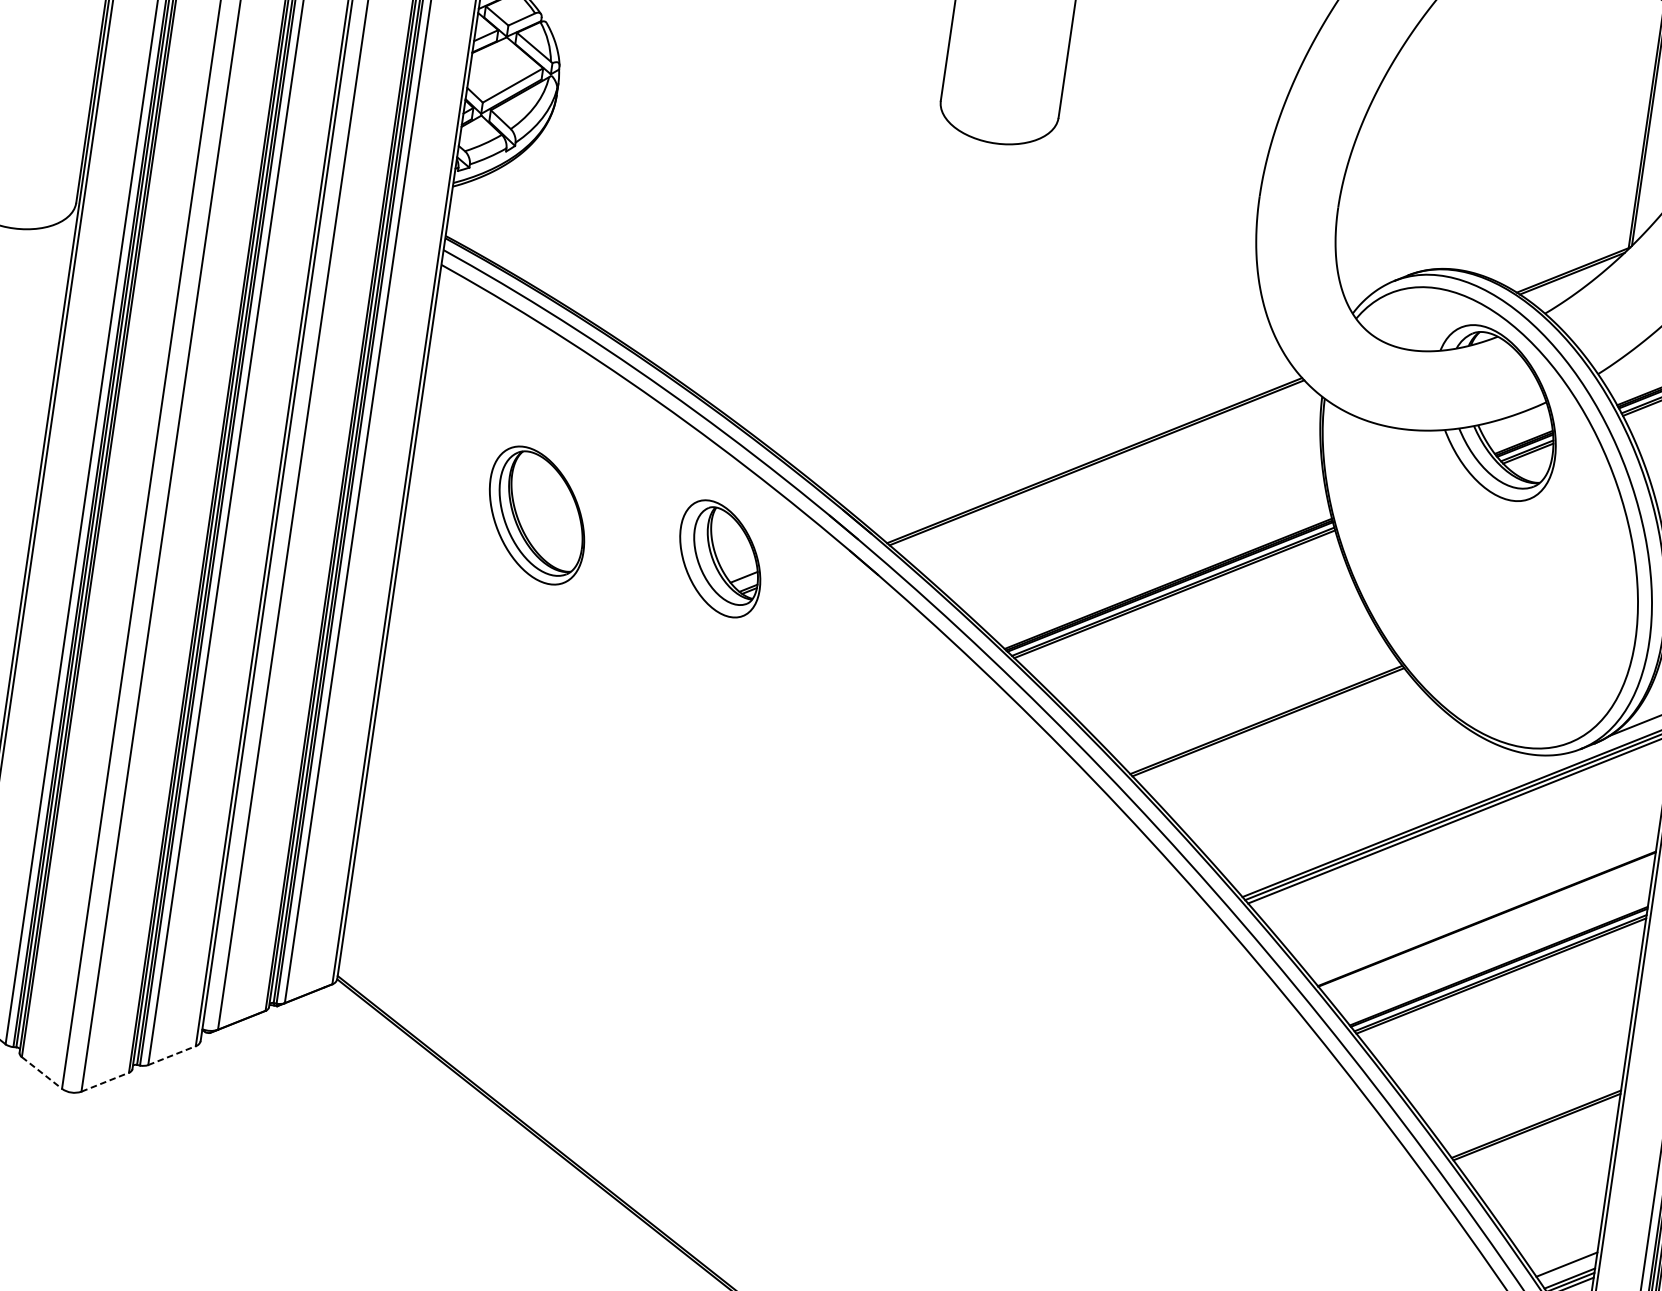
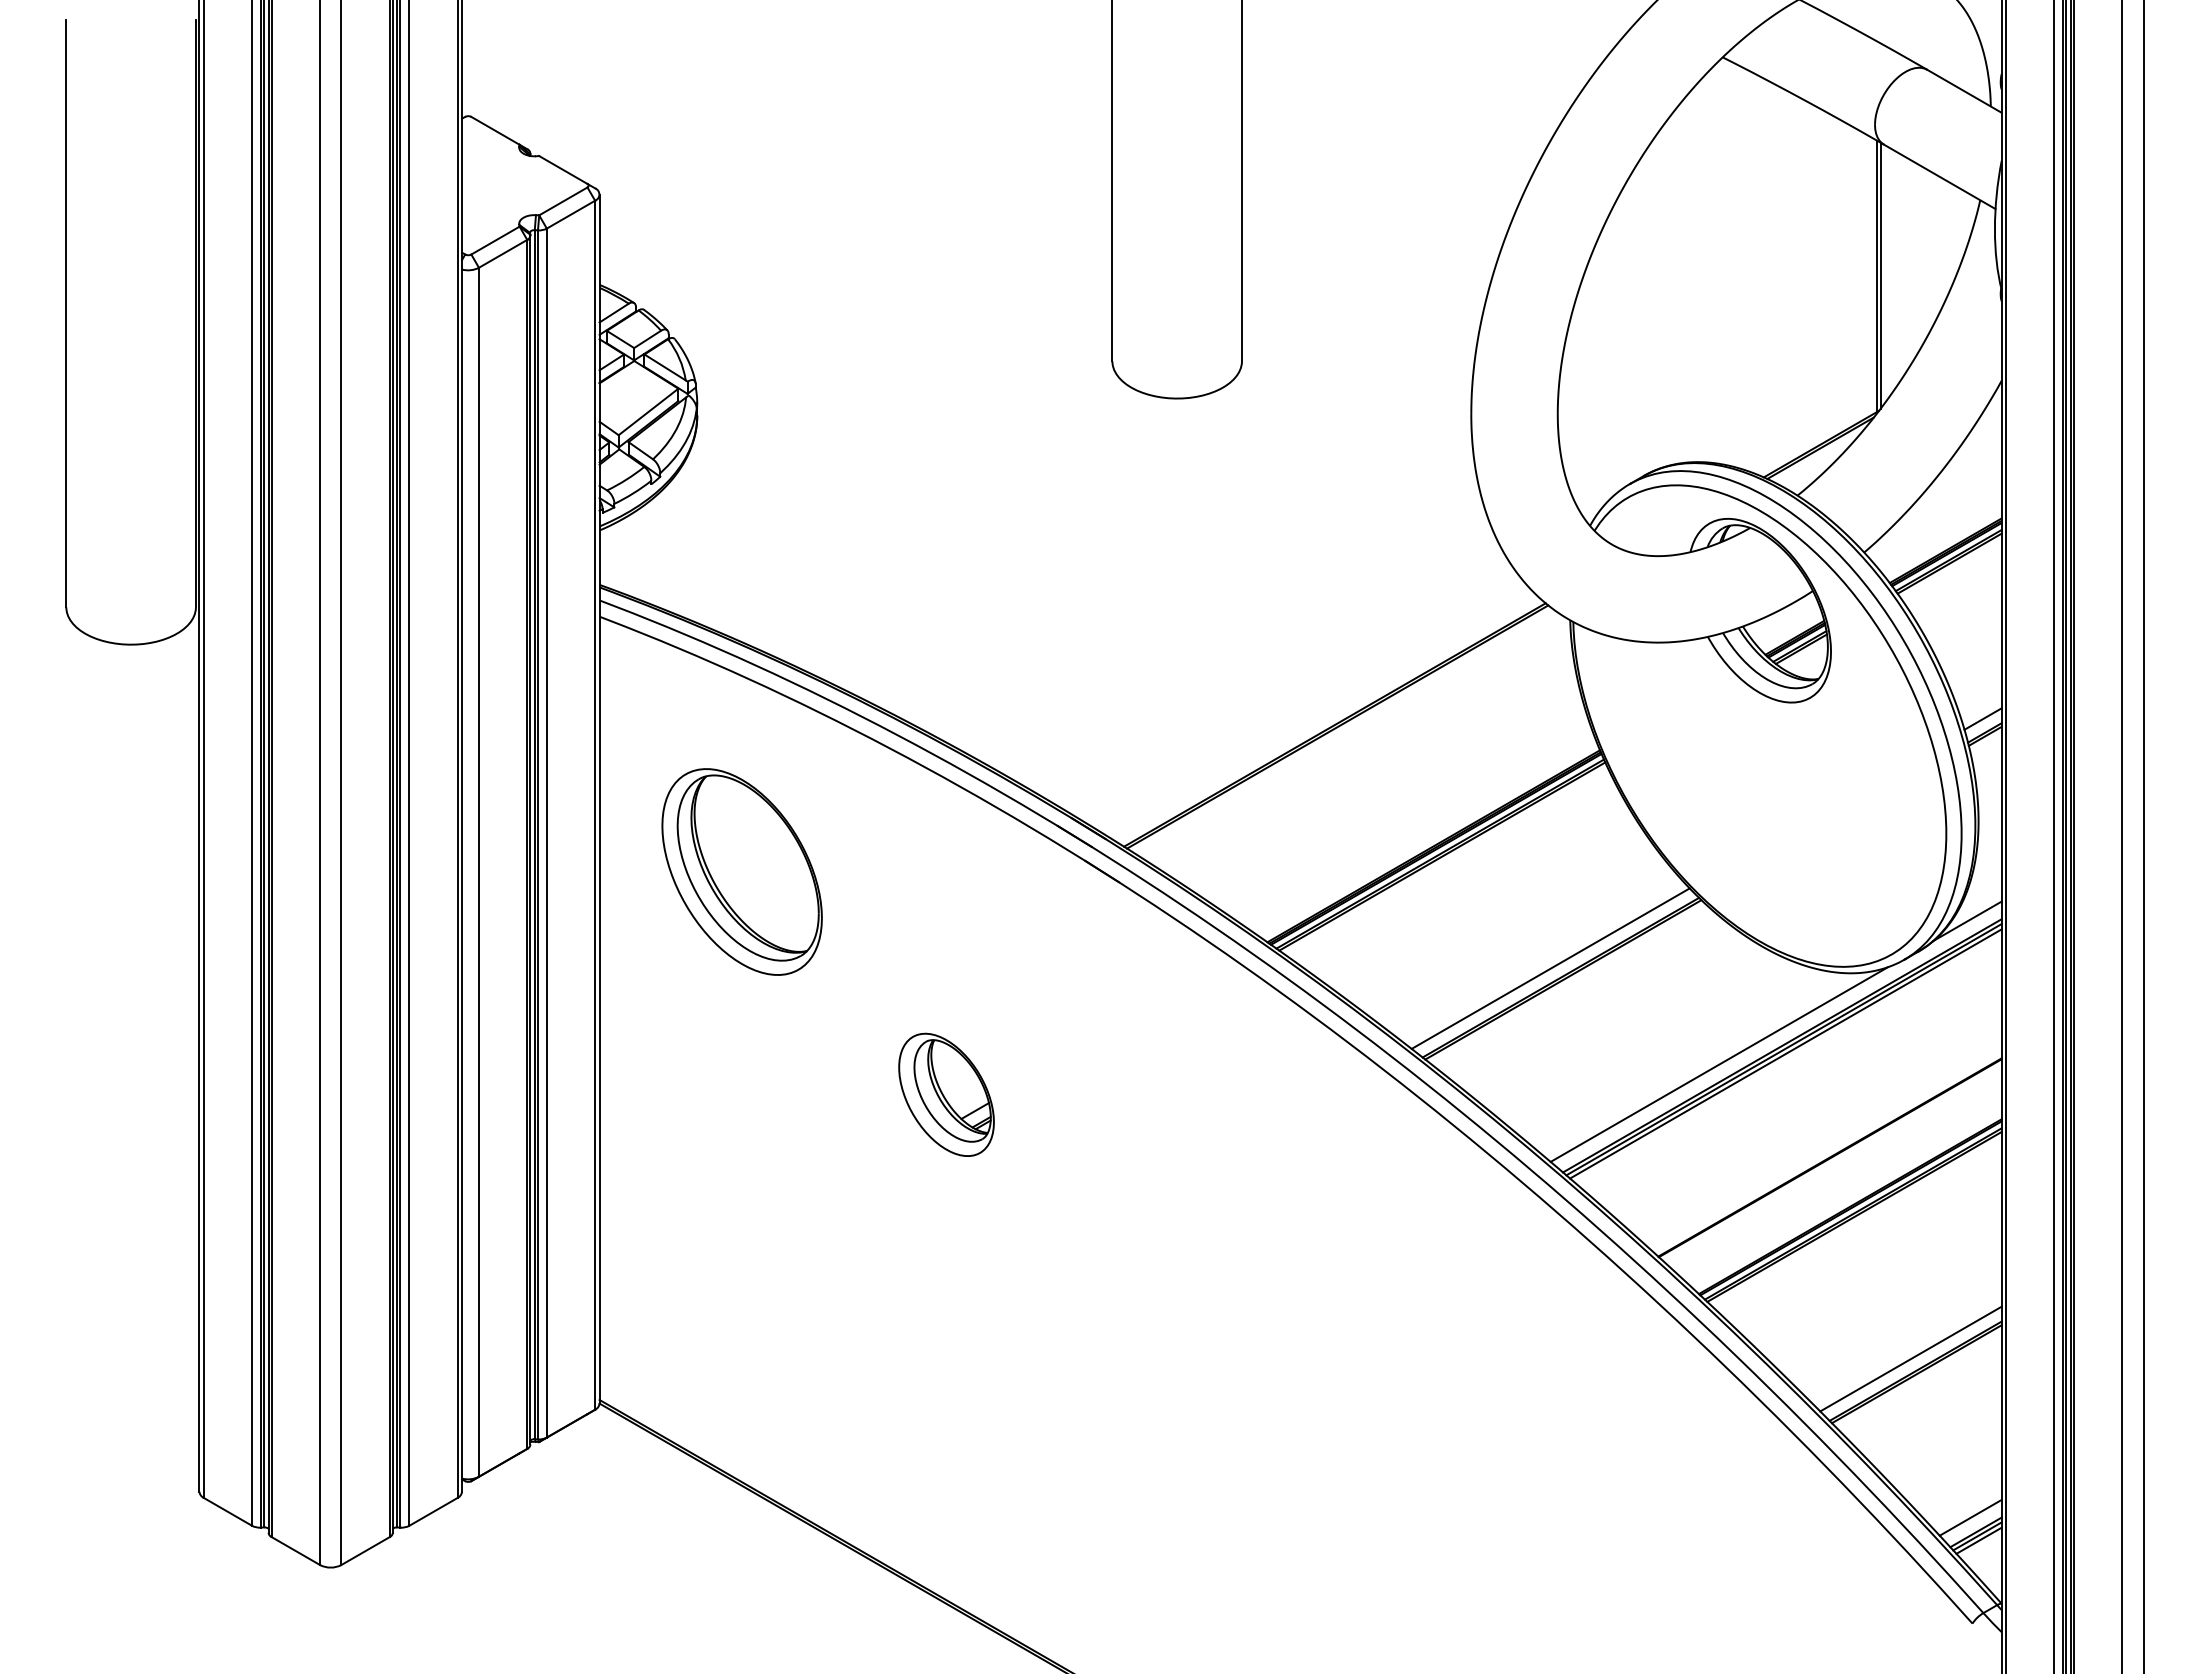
part: (536, 515) -> (741, 871), size x1.43
part: (720, 558) -> (946, 1094), moved
line: (1258, 710) -> (1550, 968), added
line: (1398, 819) -> (1719, 1064), added
line: (172, 1055) -> (433, 1511), dashed -> solid
line: (41, 1073) -> (295, 1551), dashed -> solid
line: (105, 1082) -> (365, 1551), dashed -> solid
line: (1533, 1111) -> (1910, 1358), added

